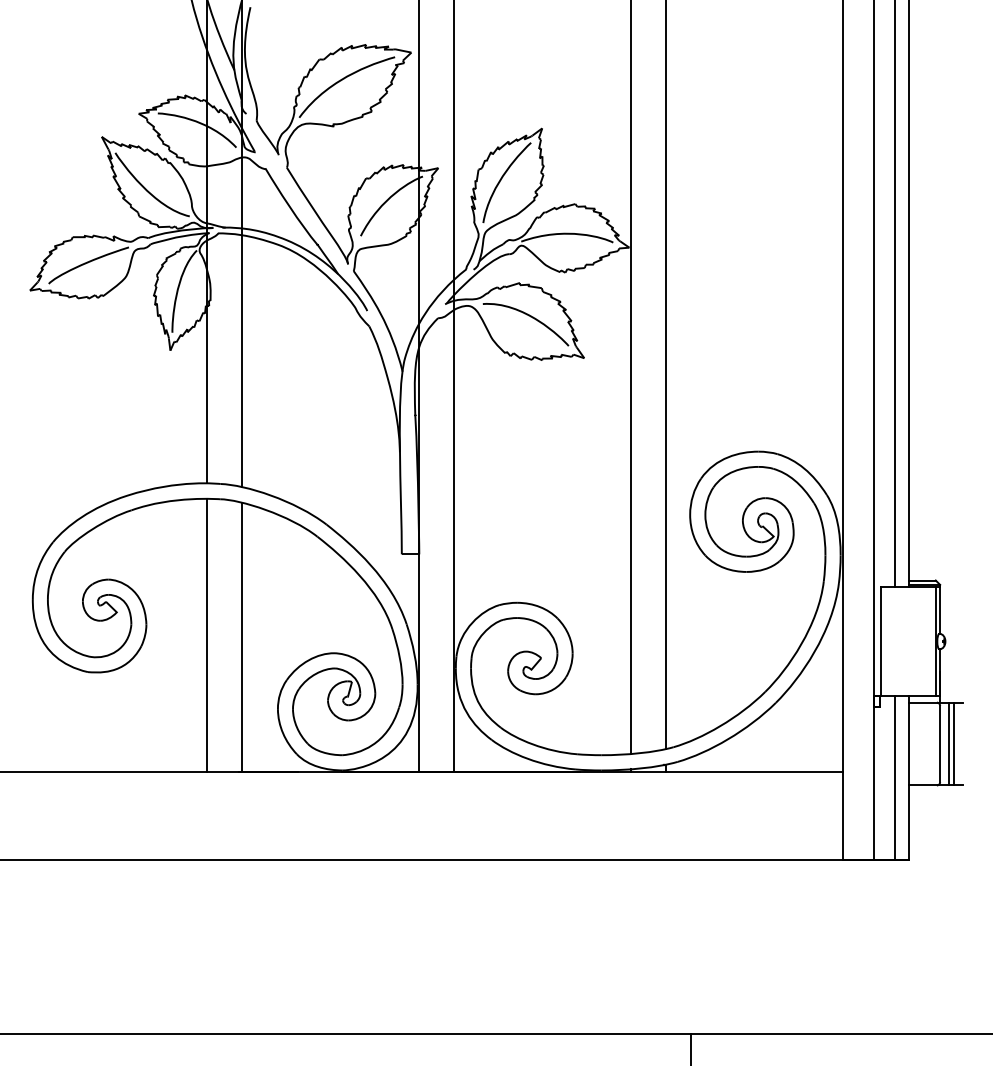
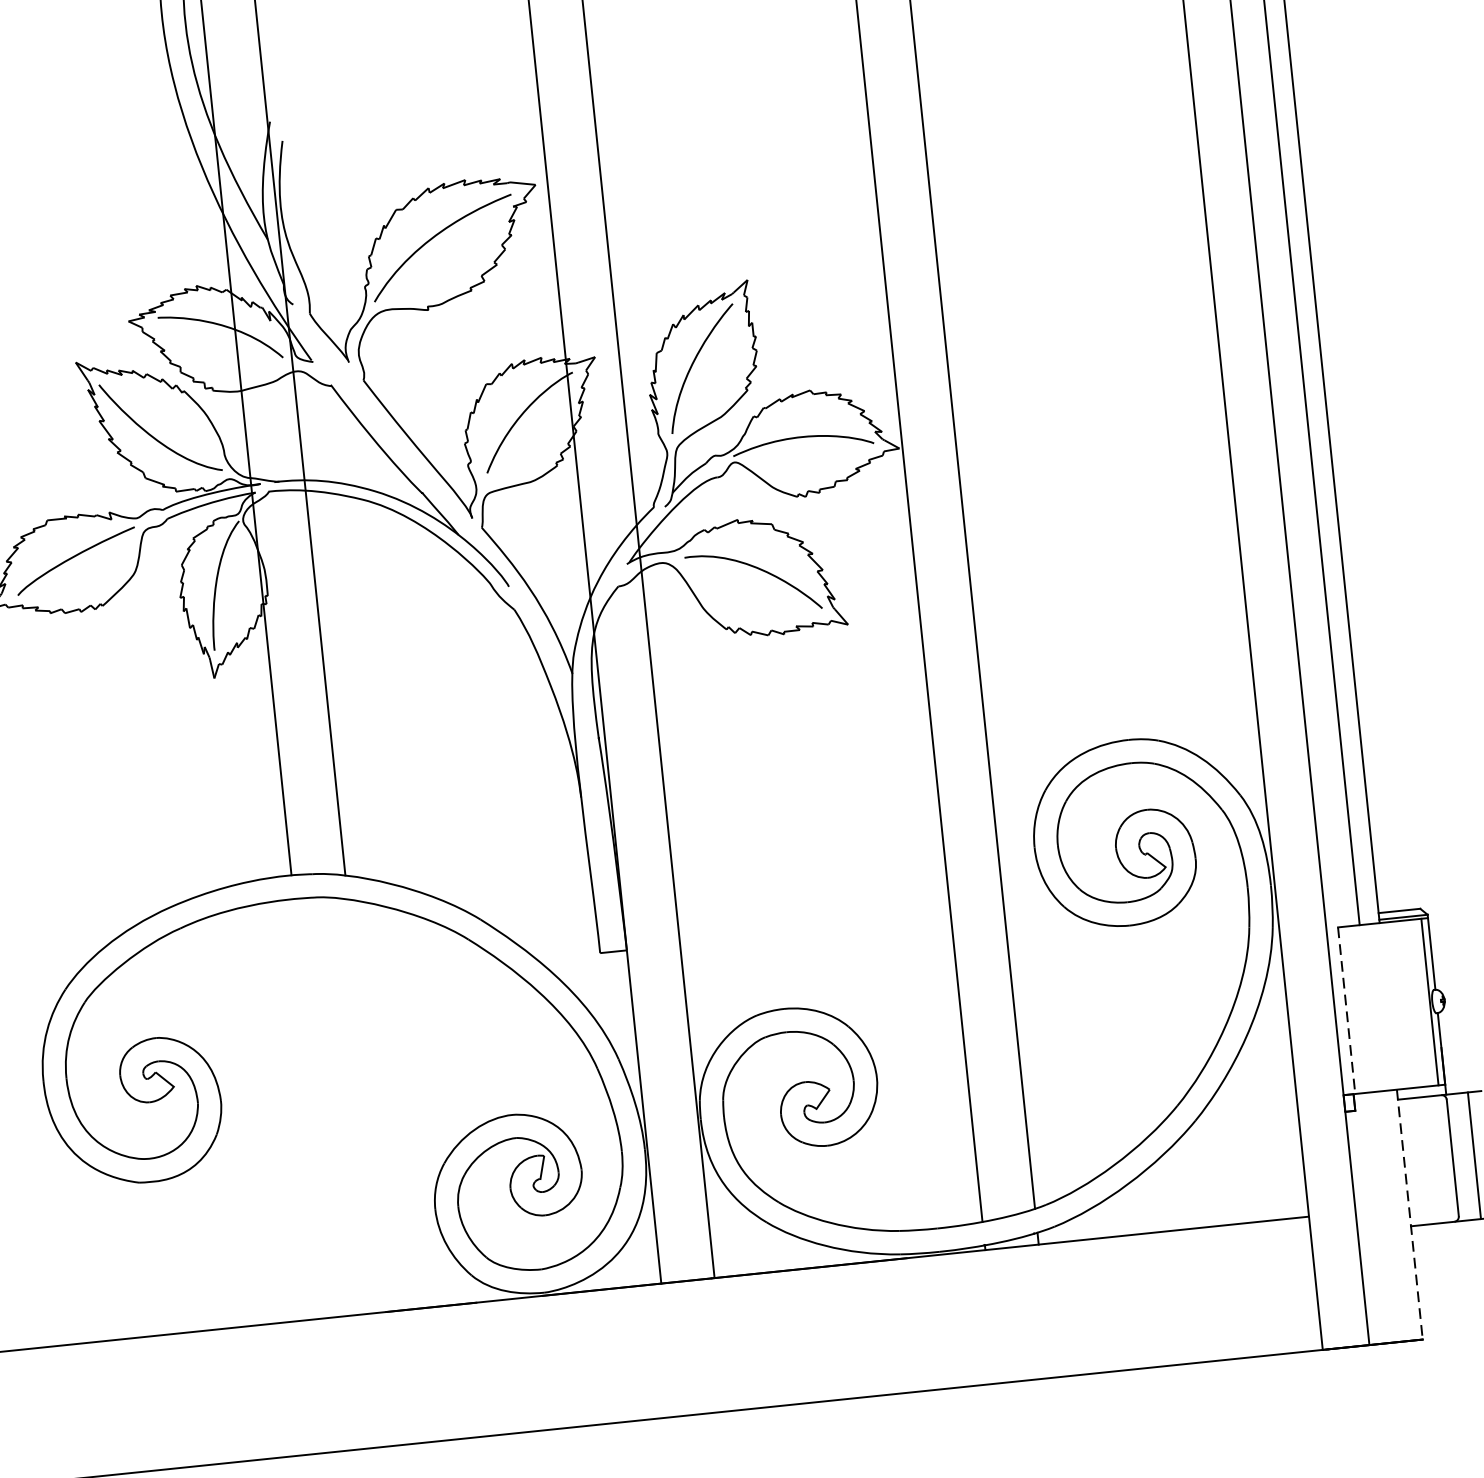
line: (207, 635) -> (316, 1107), removed
line: (242, 637) -> (369, 1105), removed
line: (881, 641) -> (1346, 1010), solid -> dashed
line: (948, 743) -> (1465, 1155), removed
line: (895, 777) -> (1389, 1216), removed
line: (908, 777) -> (1409, 1214), solid -> dashed

